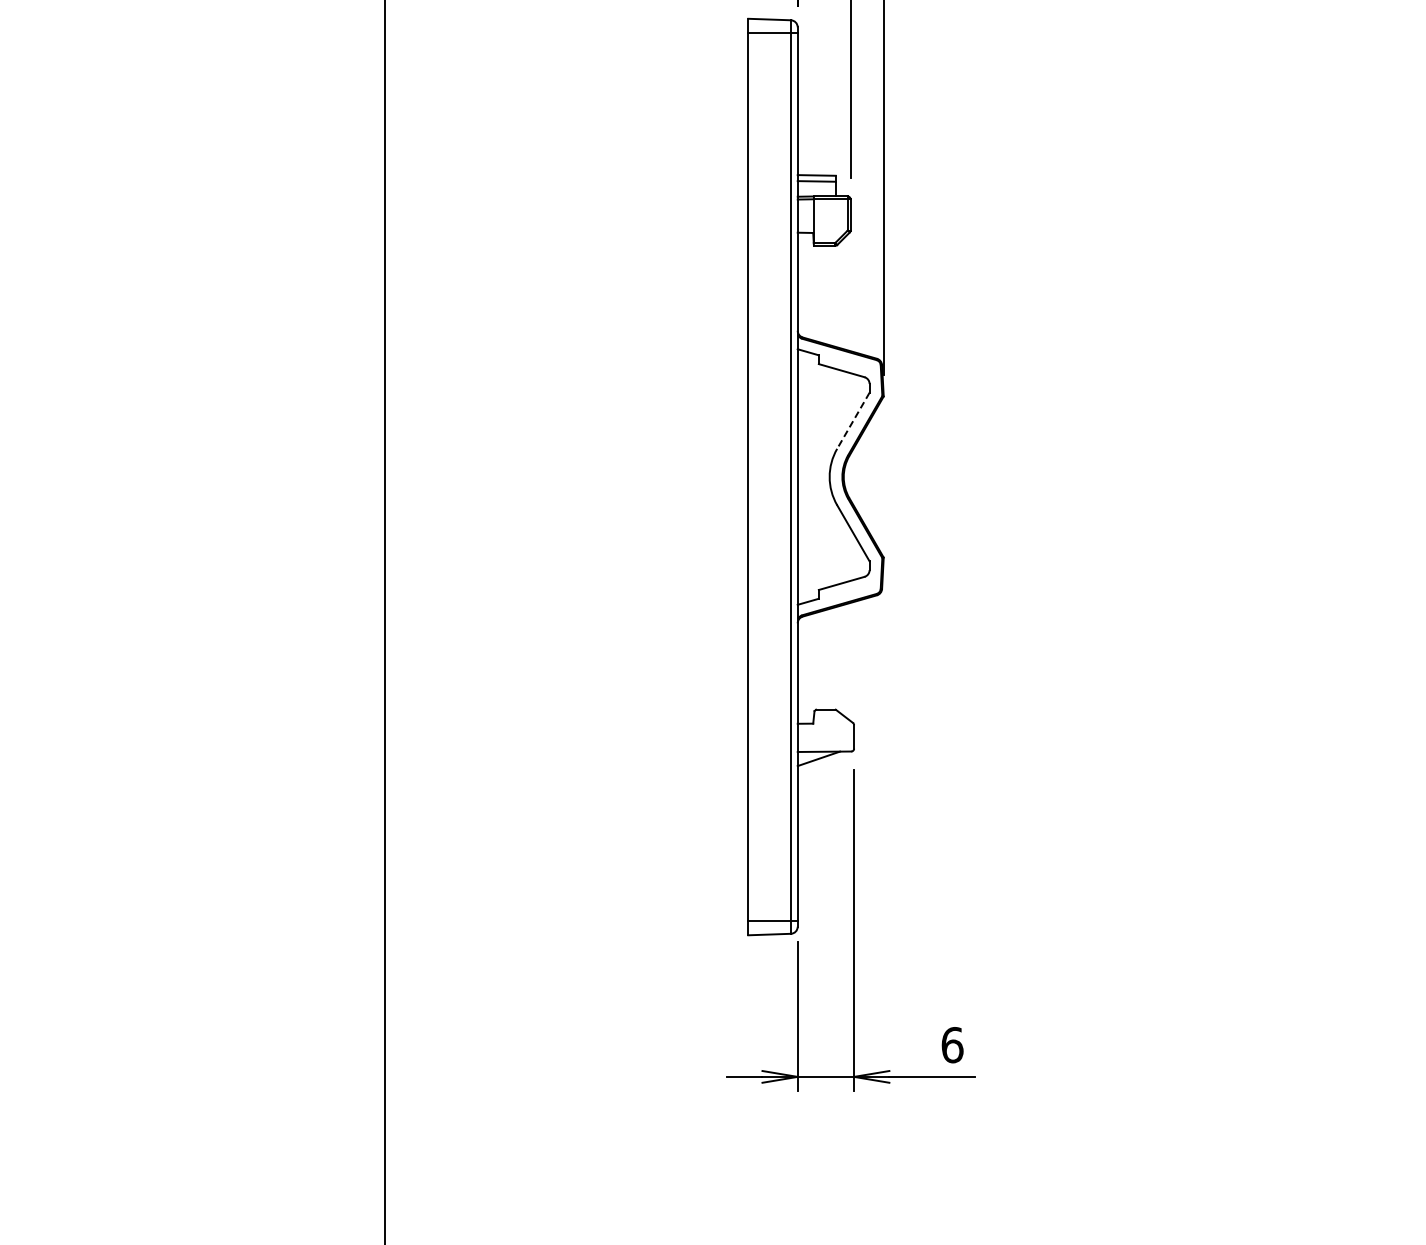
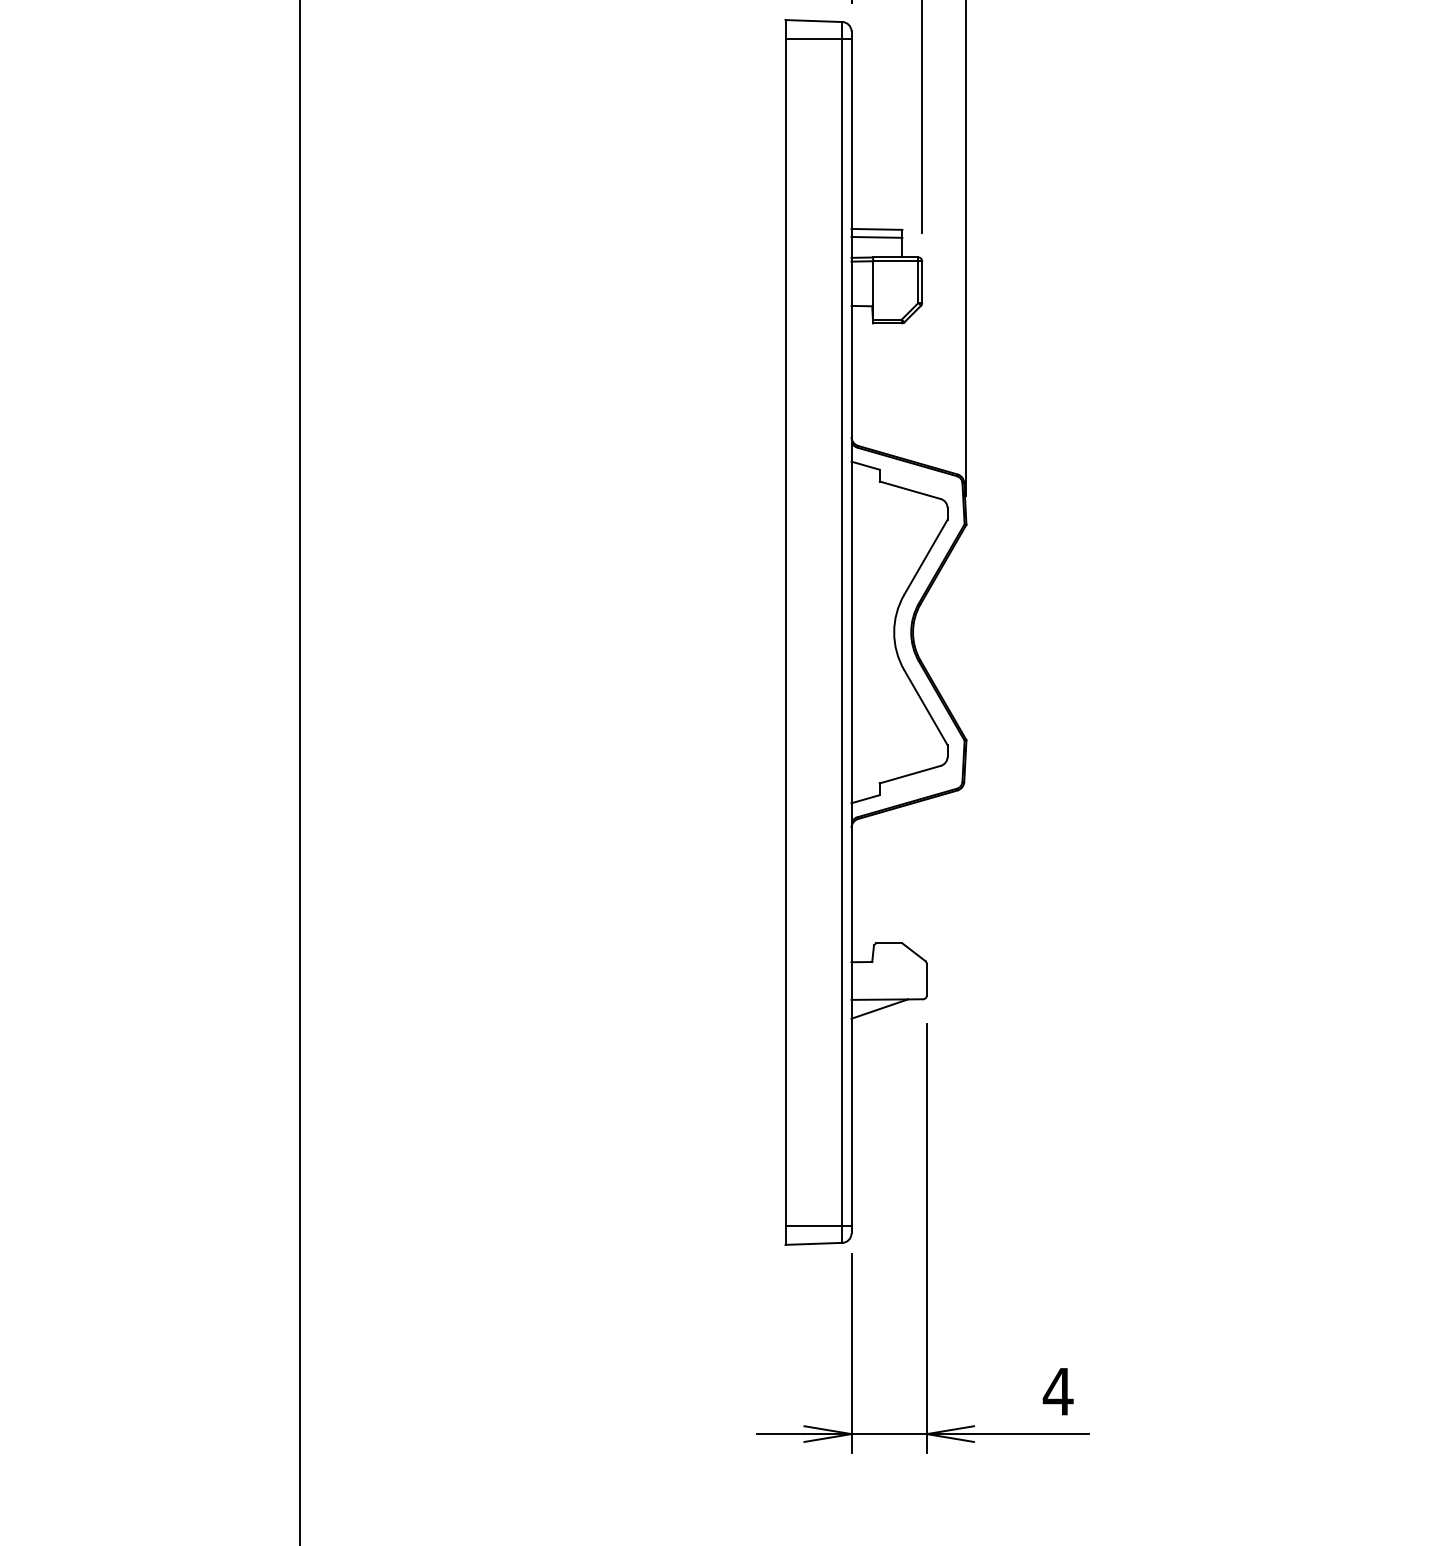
line: (853, 421) -> (926, 558), dashed -> solid
text: (951, 1045) -> (1057, 1392), 6 -> 4

